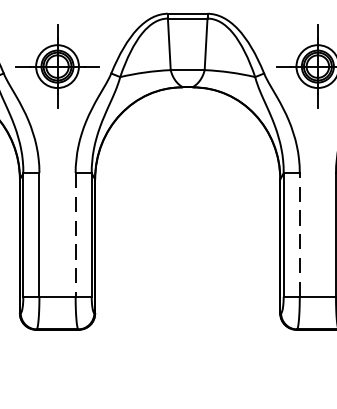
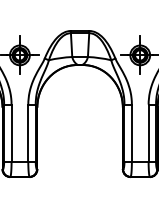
line: (76, 235) -> (28, 133), dashed -> solid
line: (298, 235) -> (131, 133), dashed -> solid

